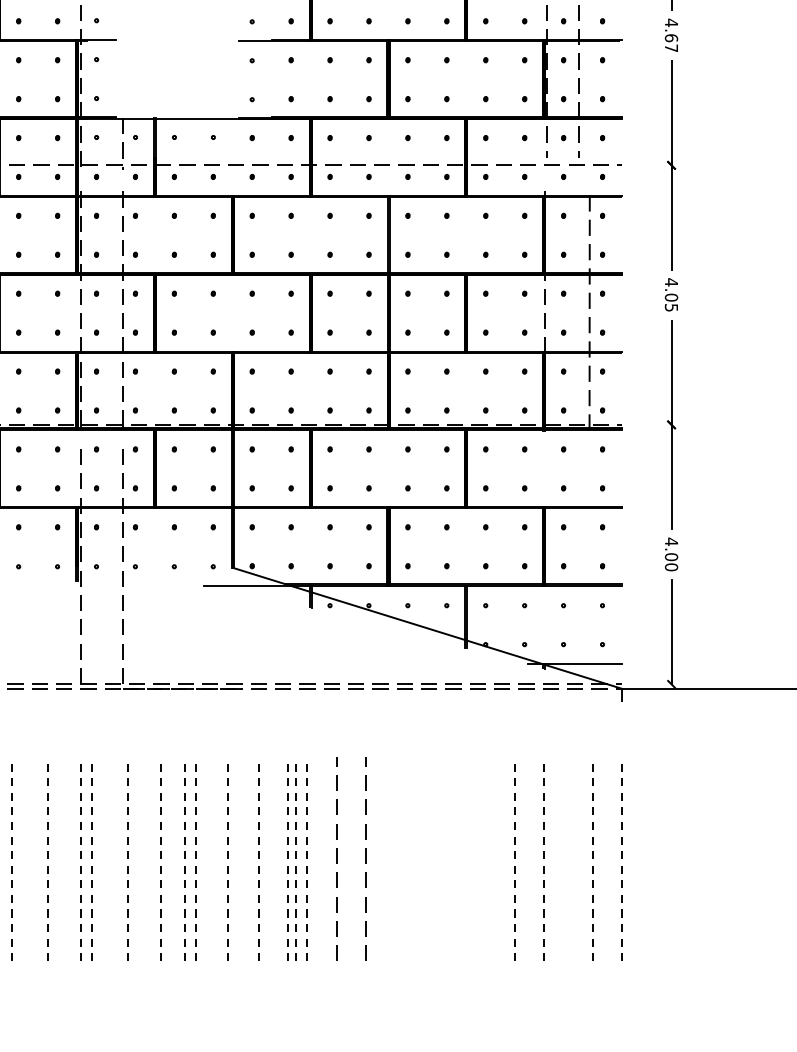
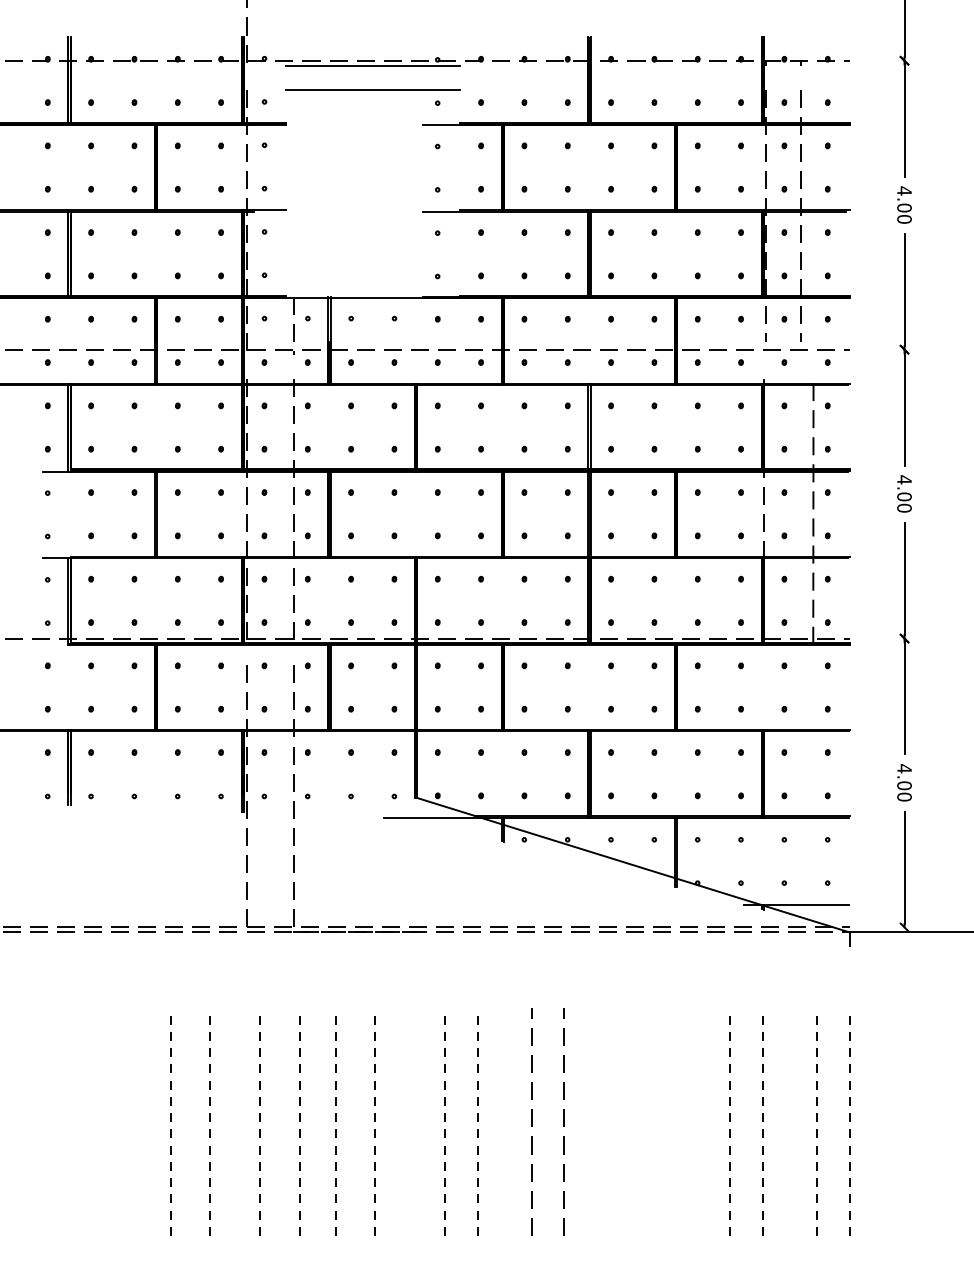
text: (671, 43) -> (904, 213), 4.67 -> 4.00
text: (671, 307) -> (904, 507), 4.05 -> 4.00
line: (80, 858) -> (246, 1121), removed
line: (184, 858) -> (362, 1121), removed
line: (227, 858) -> (410, 1121), removed
line: (296, 858) -> (486, 1121), removed
line: (306, 858) -> (498, 1121), removed

